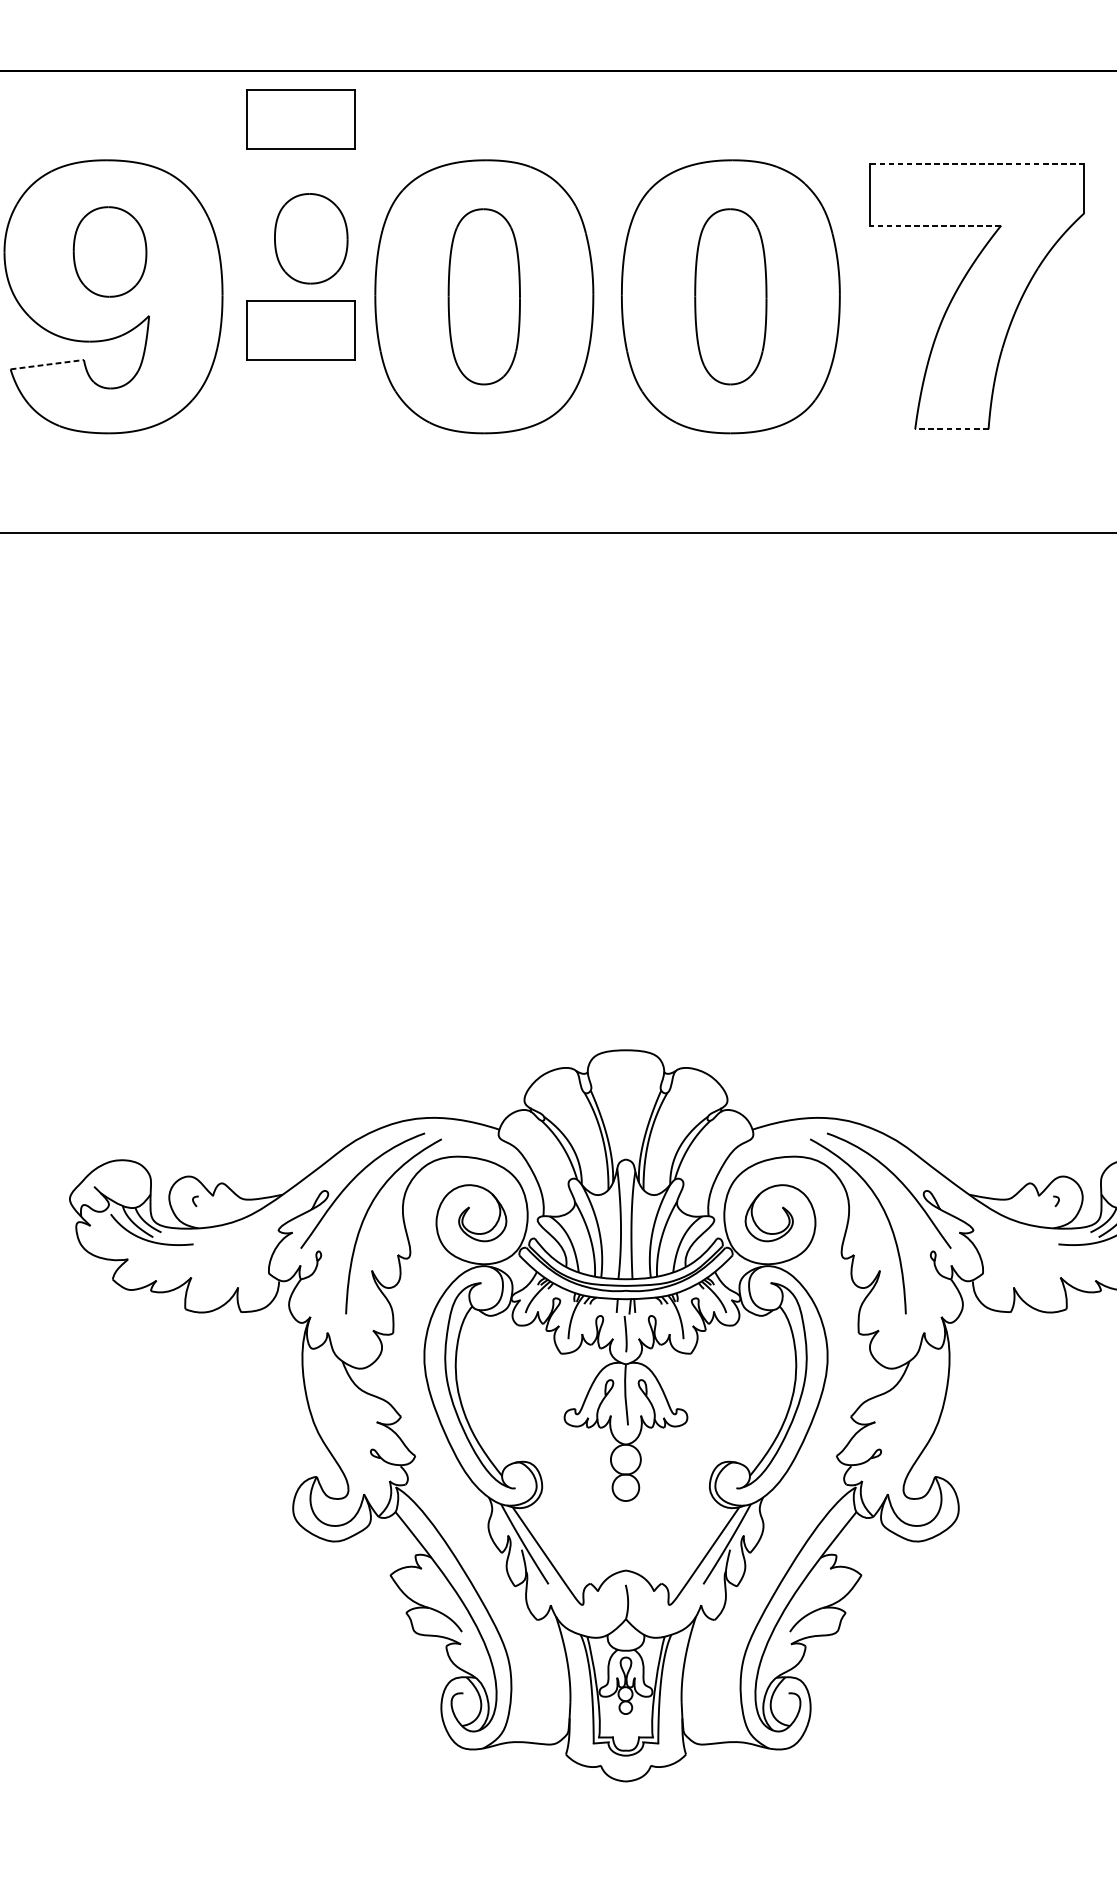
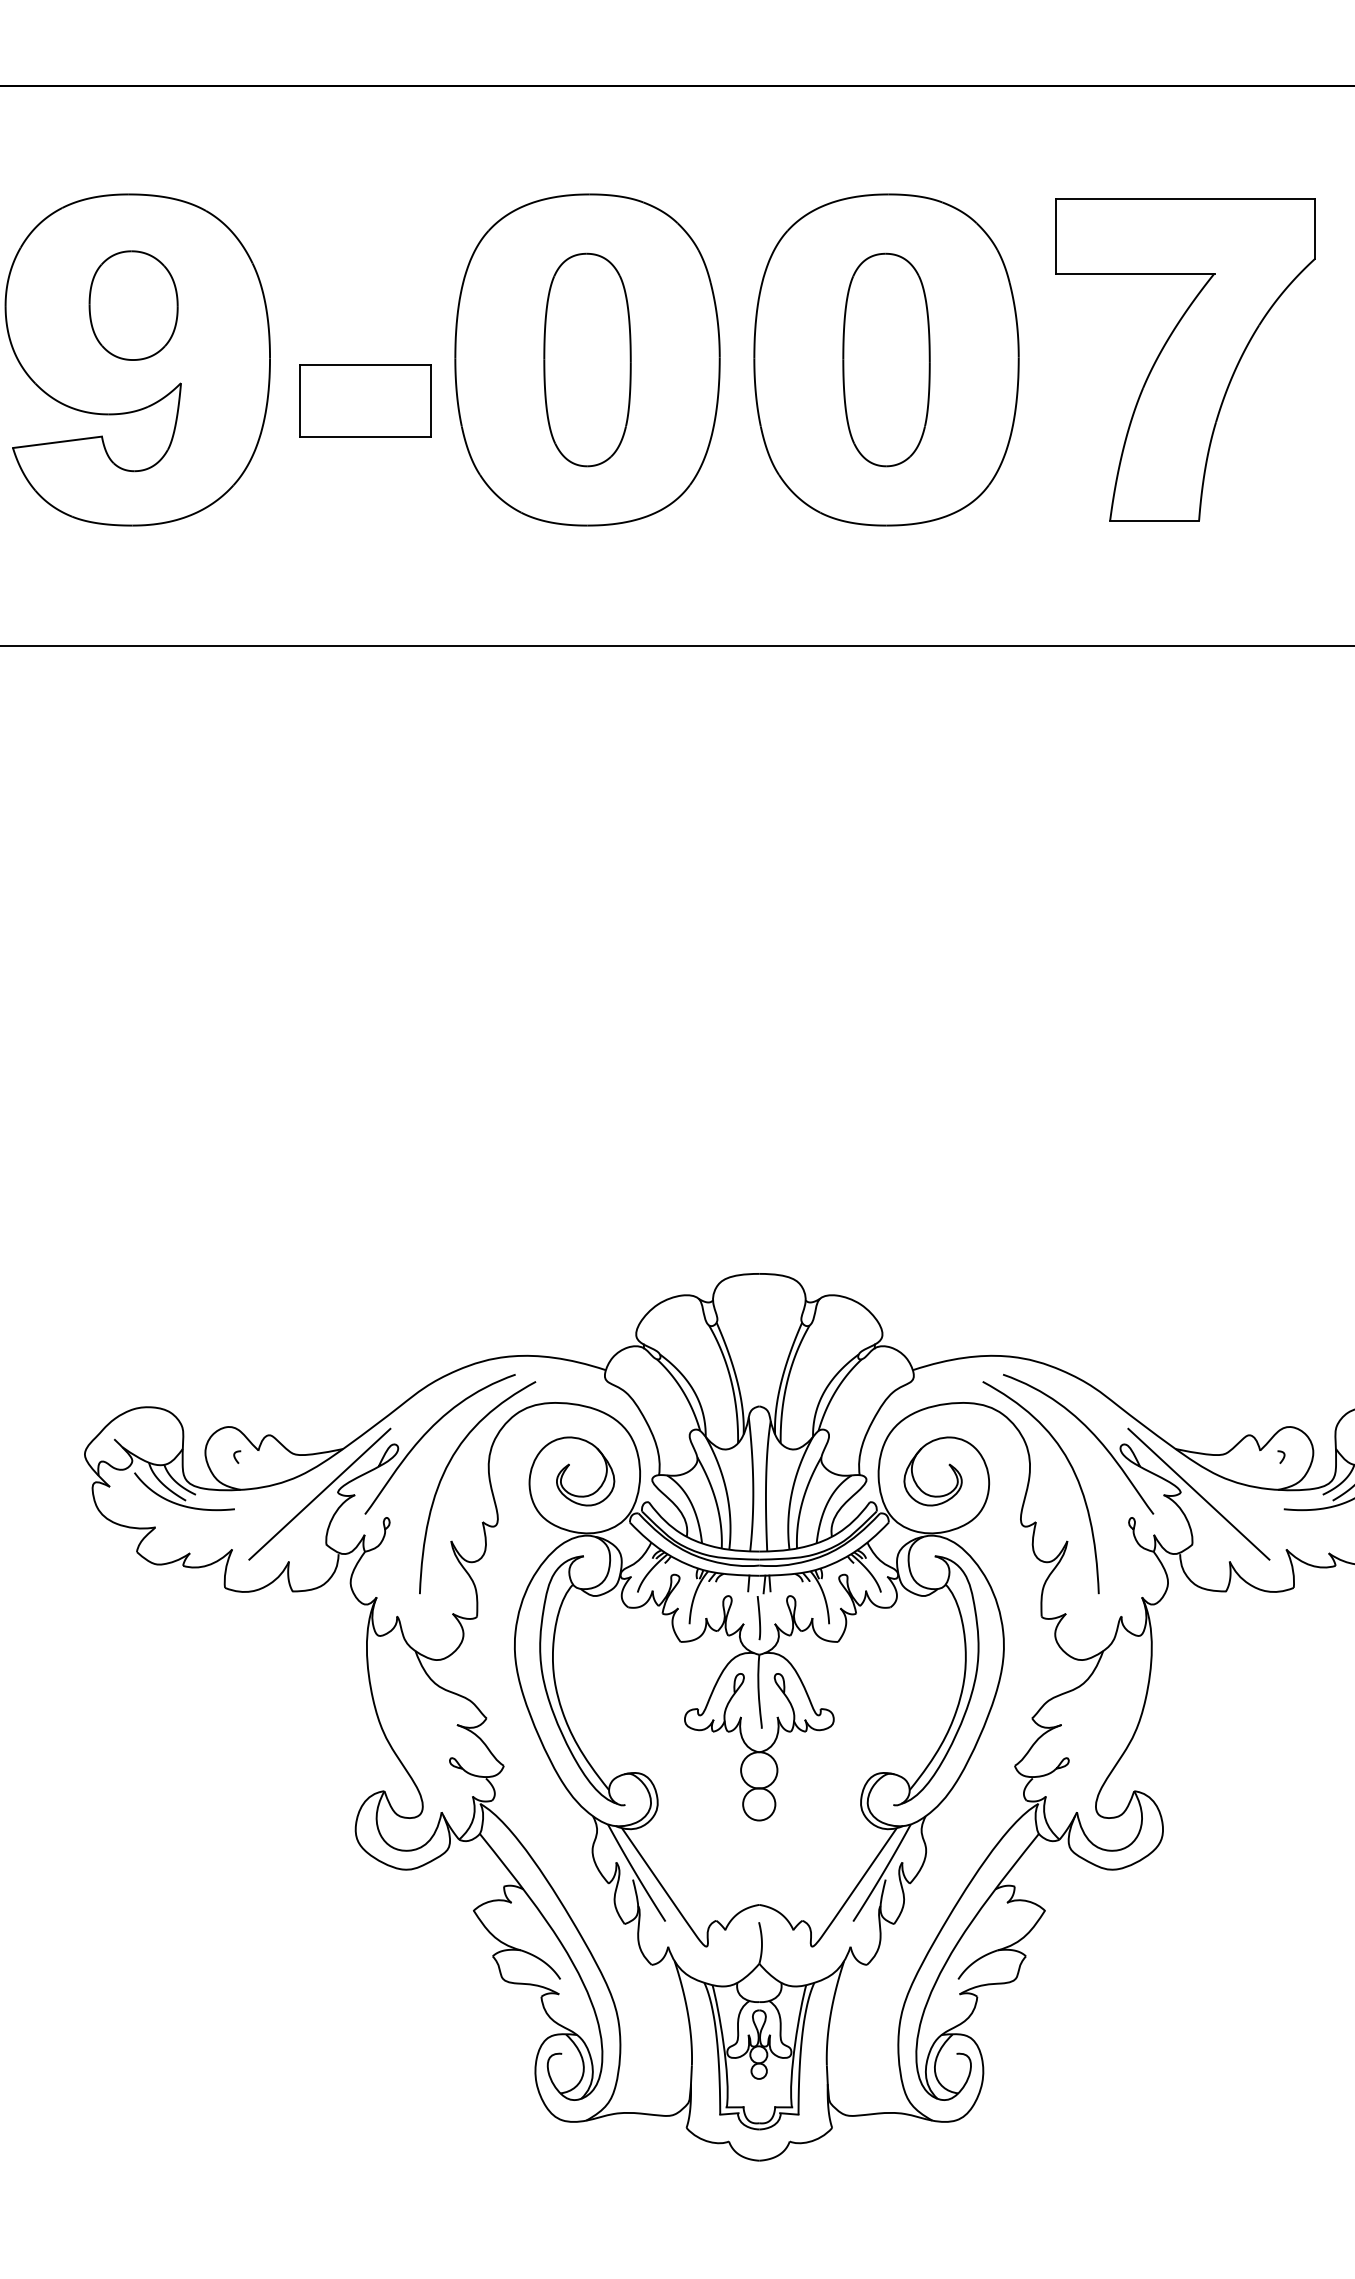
part: (301, 119) -> (365, 144), removed
line: (977, 164) -> (1185, 199), dashed -> solid
line: (935, 225) -> (1134, 273), dashed -> solid
part: (311, 238) -> (377, 289), removed
line: (47, 364) -> (57, 442), dashed -> solid
line: (951, 429) -> (1154, 520), dashed -> solid
line: (263, 1231) -> (319, 1493), added
line: (988, 1231) -> (1198, 1493), added

